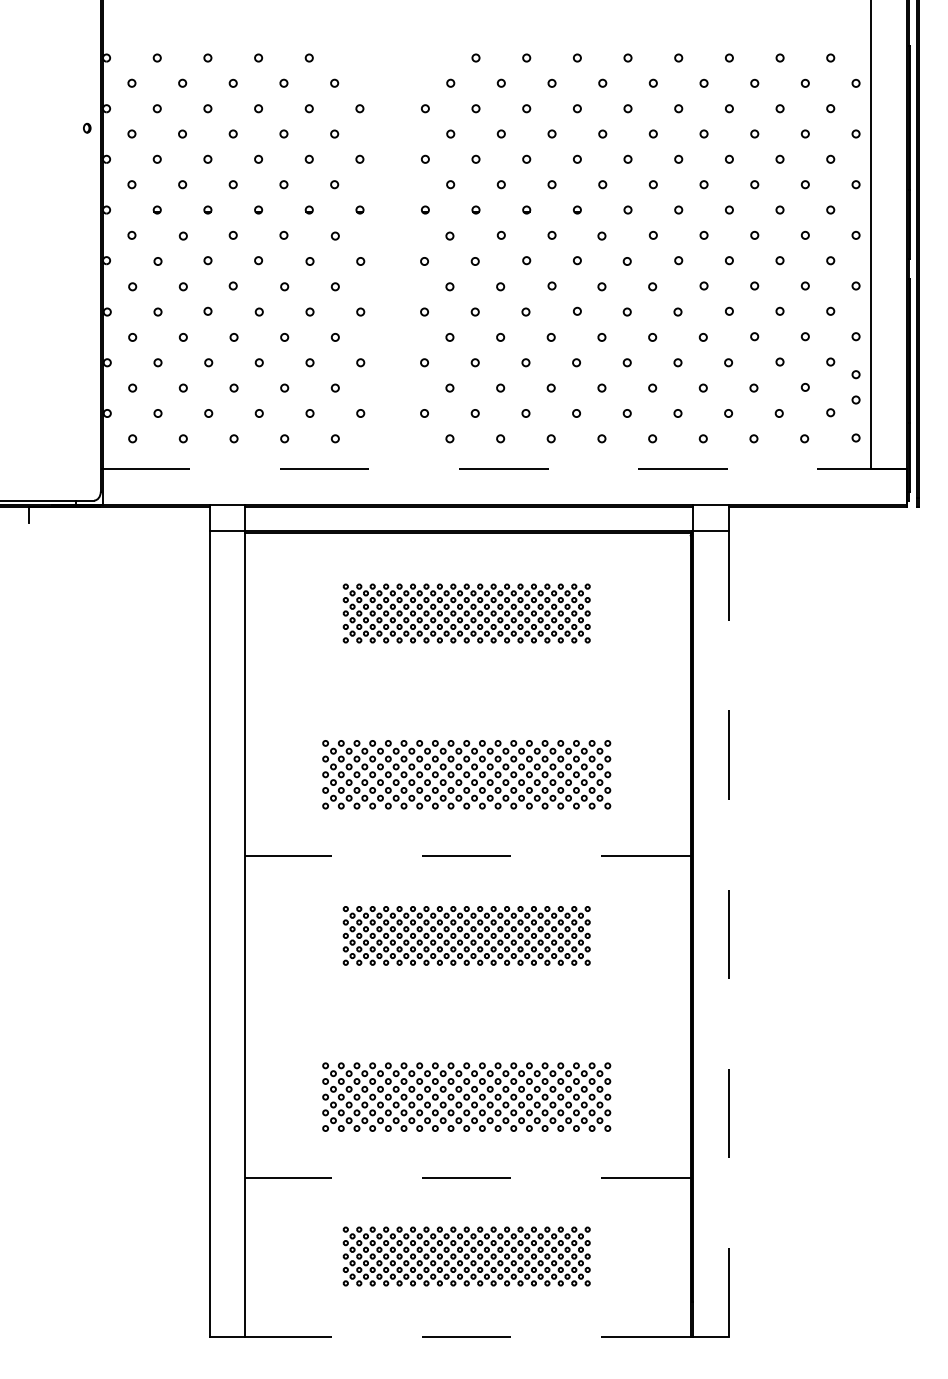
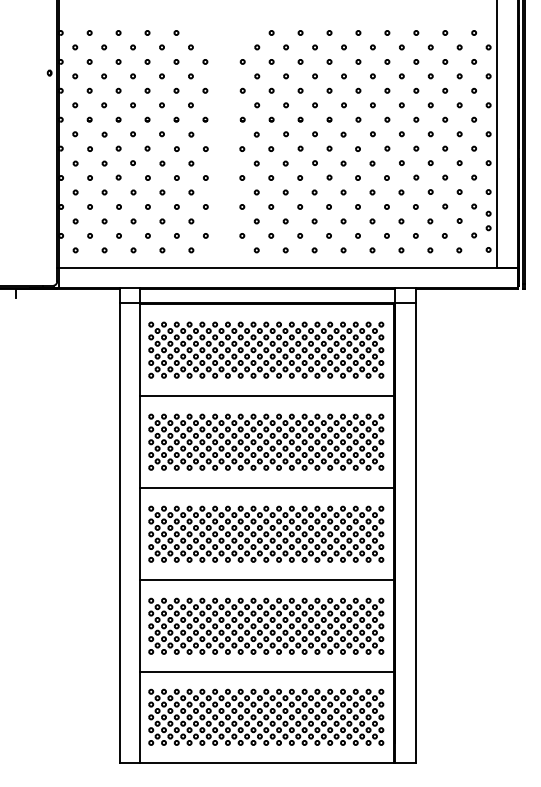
line: (503, 468) -> (287, 267), dashed -> solid
part: (466, 612) -> (266, 349), size x1.67
line: (466, 694) -> (266, 396), added
part: (466, 773) -> (266, 441), size x1.43
line: (466, 855) -> (266, 488), dashed -> solid
part: (466, 934) -> (266, 533), size x1.67
line: (727, 934) -> (415, 533), dashed -> solid
line: (466, 1017) -> (266, 580), added
part: (466, 1095) -> (266, 625), size x1.43
line: (466, 1178) -> (266, 672), dashed -> solid
part: (466, 1255) -> (266, 716), size x1.67
line: (466, 1337) -> (266, 763), dashed -> solid

